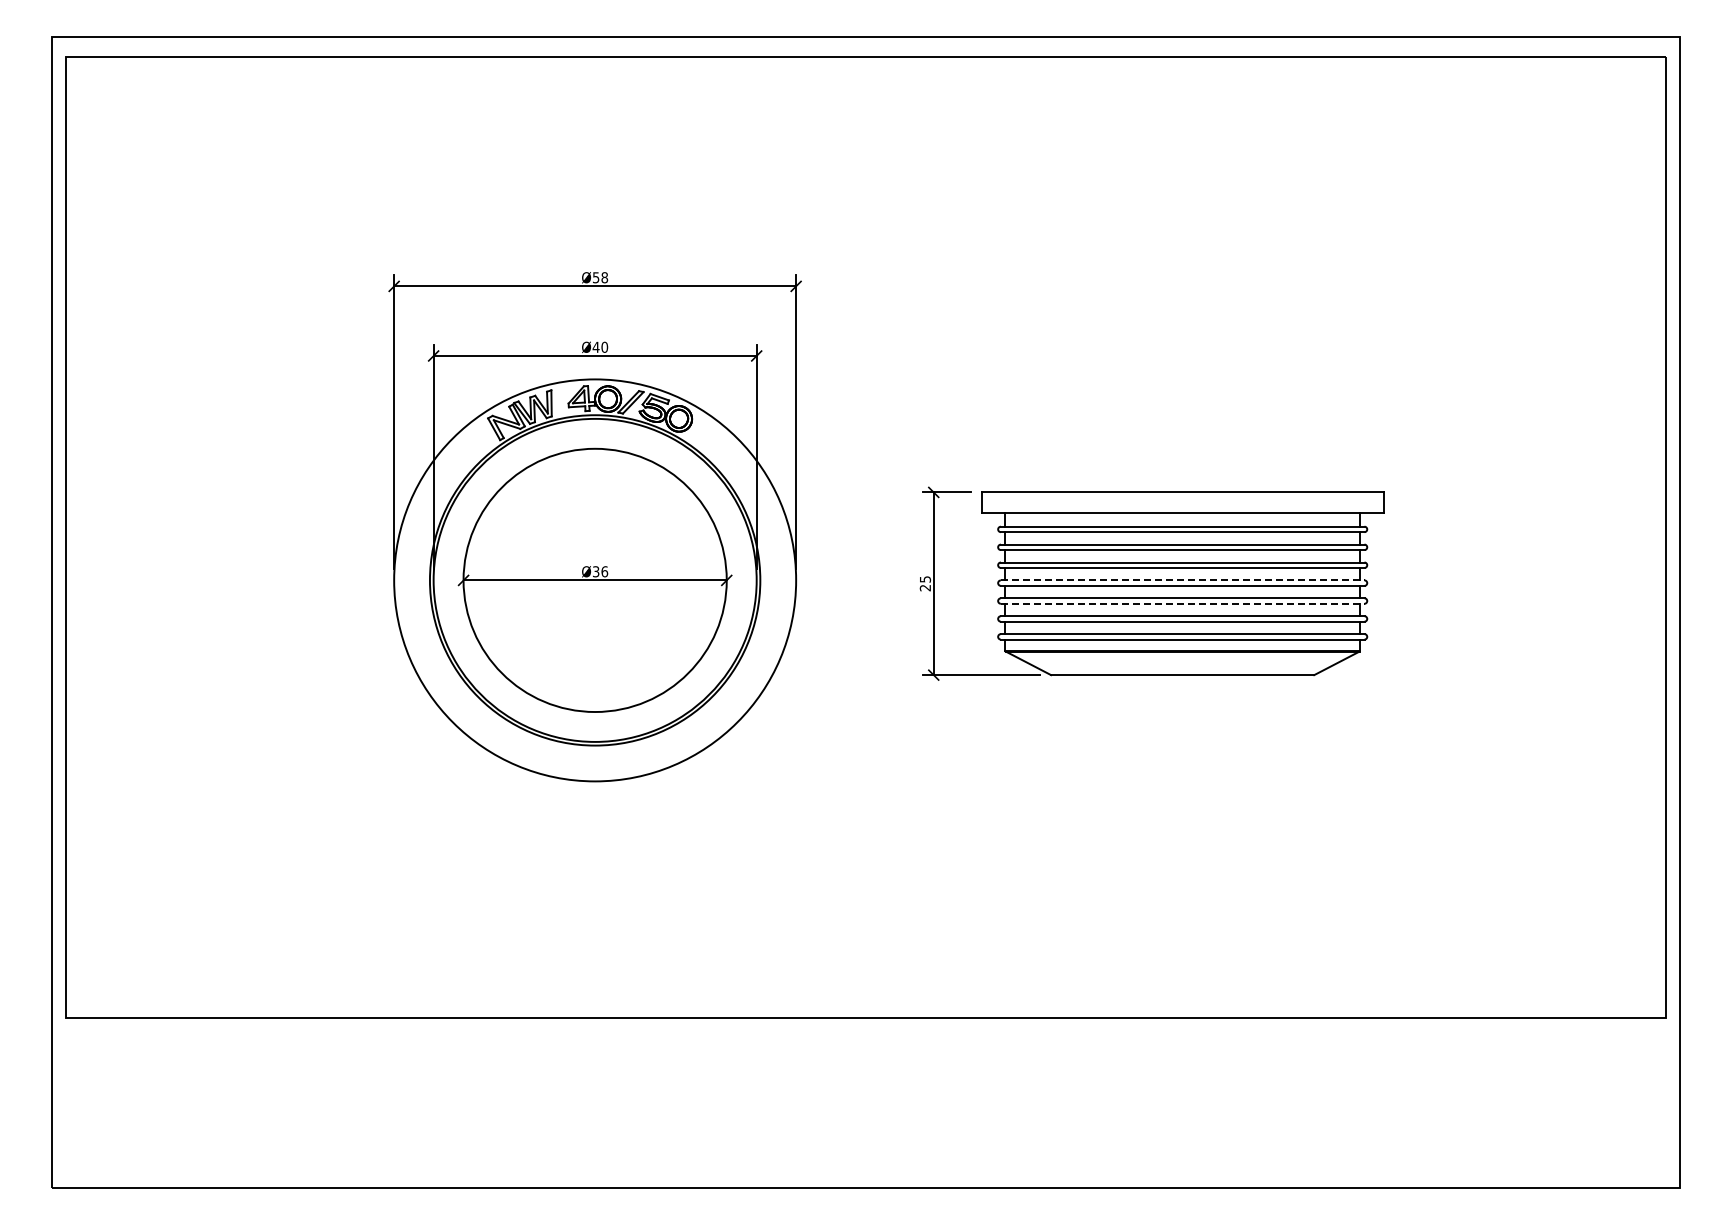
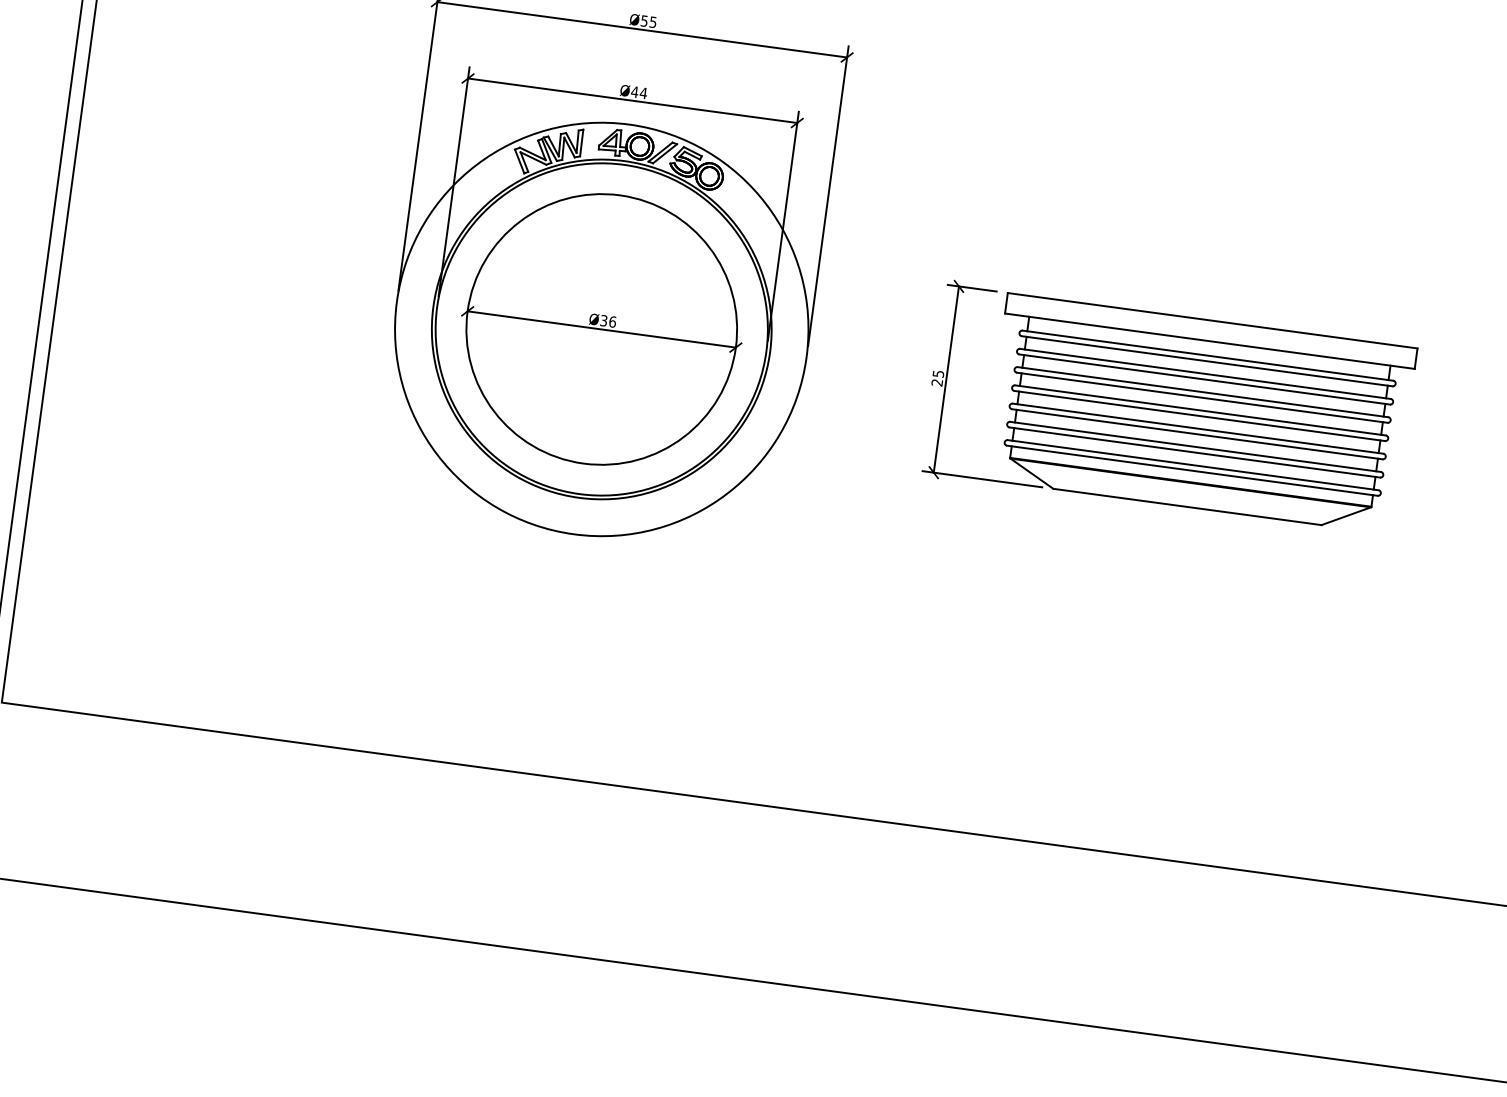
text: (604, 277) -> (653, 22), Ø58 -> Ø55
text: (604, 346) -> (643, 92), Ø40 -> Ø44
line: (1182, 580) -> (1200, 410), dashed -> solid
line: (1182, 603) -> (1197, 433), dashed -> solid

